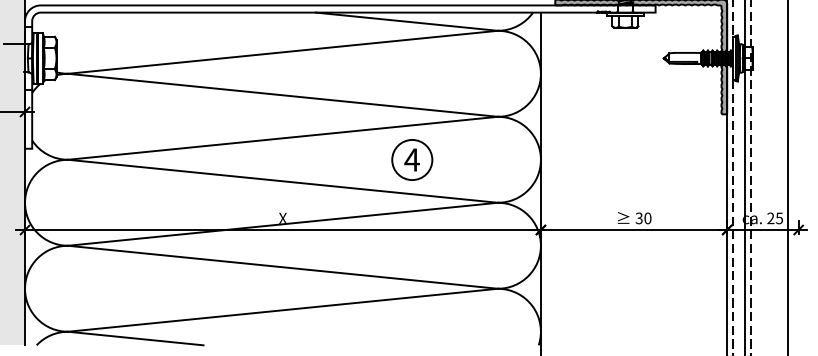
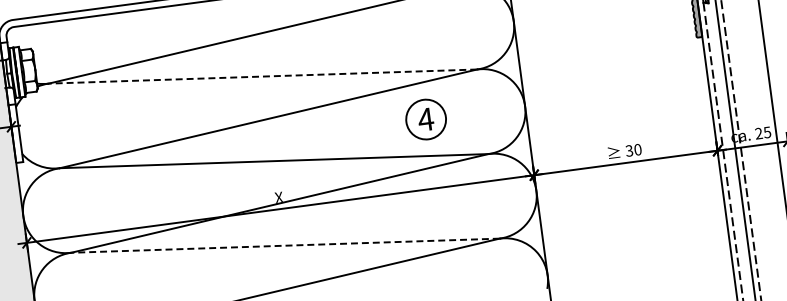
line: (282, 95) -> (262, 76), solid -> dashed
part: (412, 159) -> (426, 119), moved
line: (282, 267) -> (285, 245), solid -> dashed

